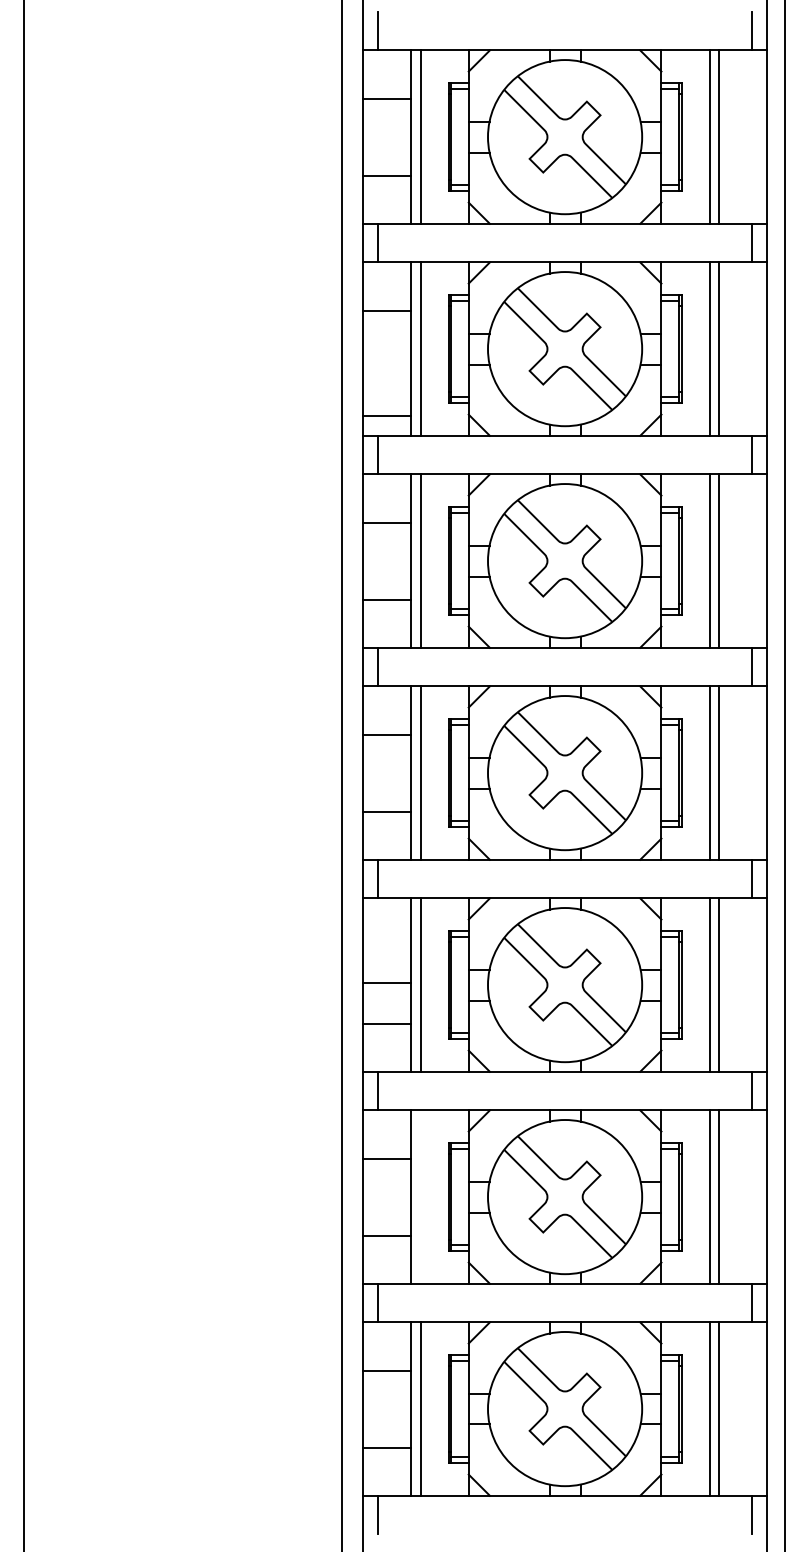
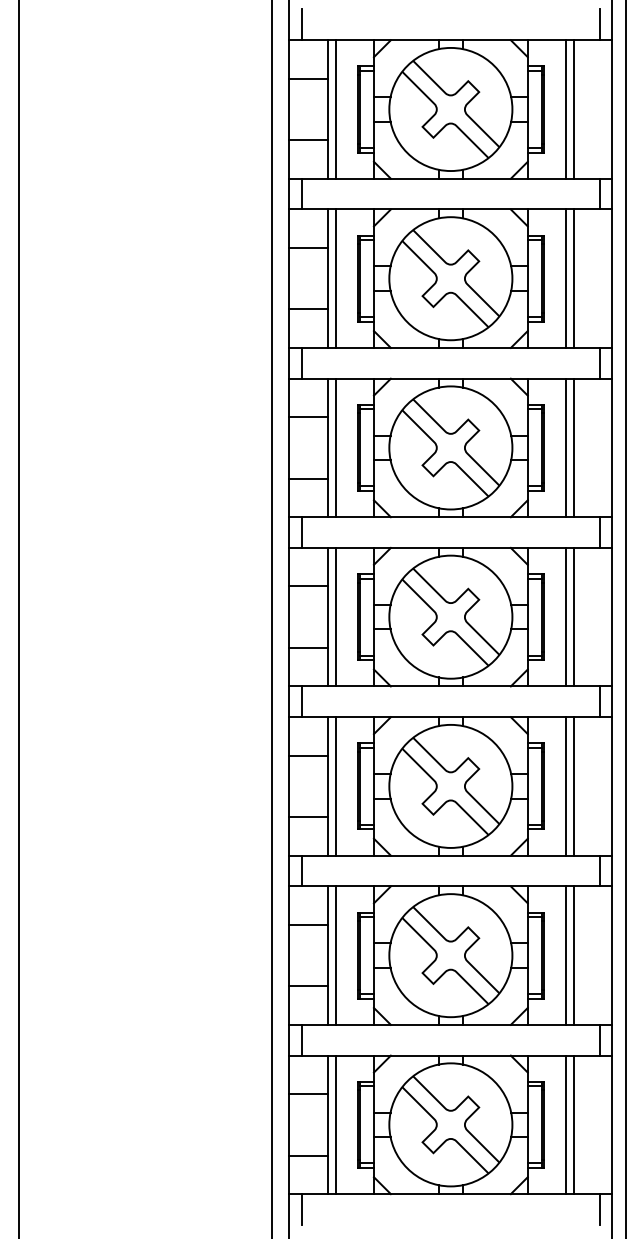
line: (386, 415) -> (308, 309), moved
line: (386, 982) -> (308, 755), moved
line: (420, 1196) -> (335, 955), added

